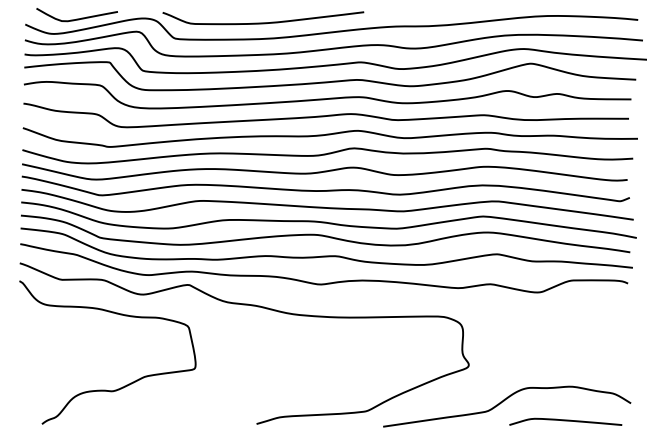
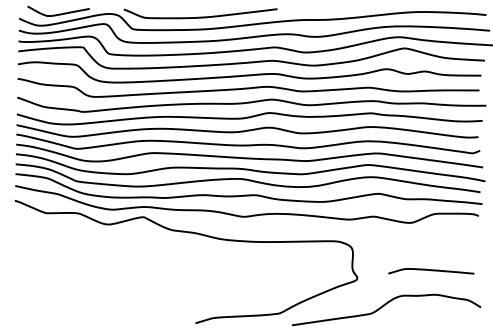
curve: (105, 389) -> (80, 296), removed
curve: (565, 421) -> (431, 270), moved

